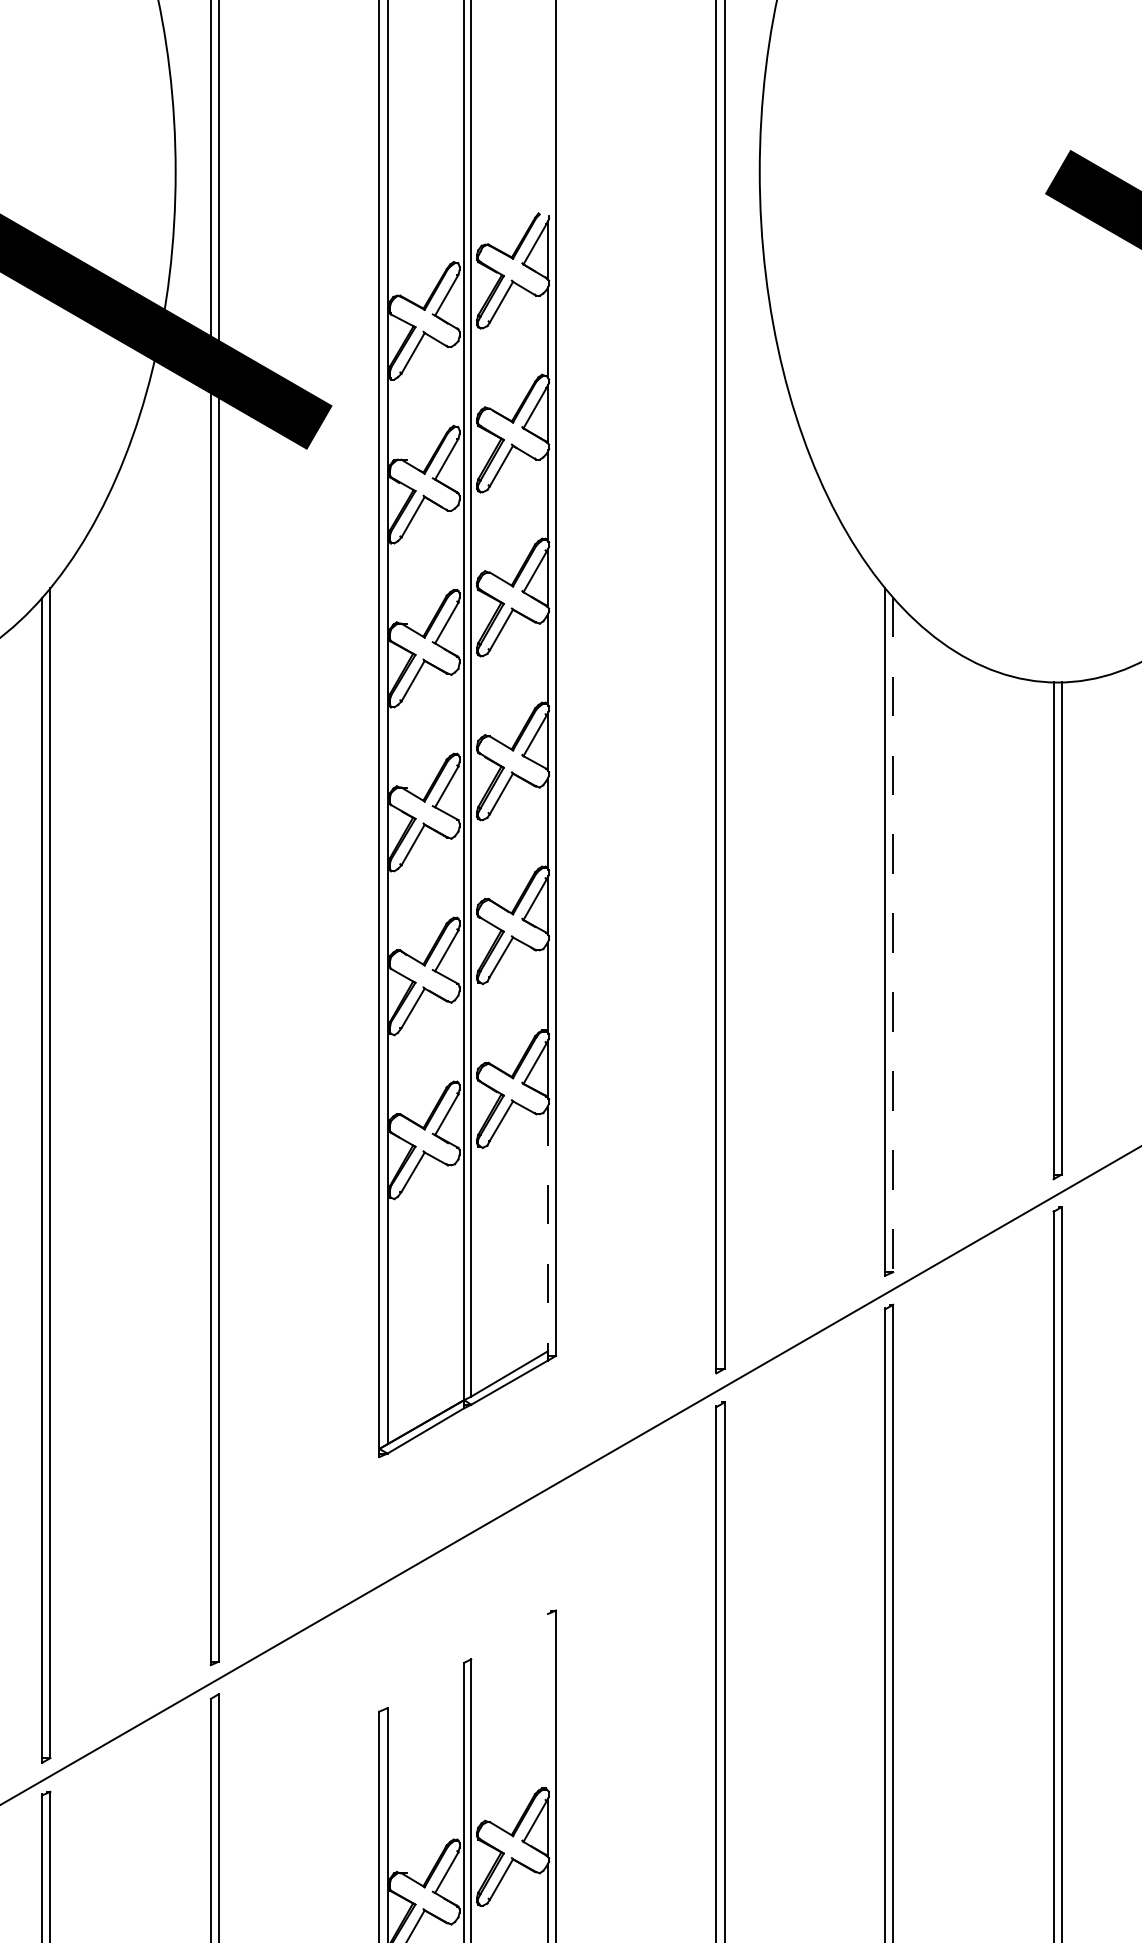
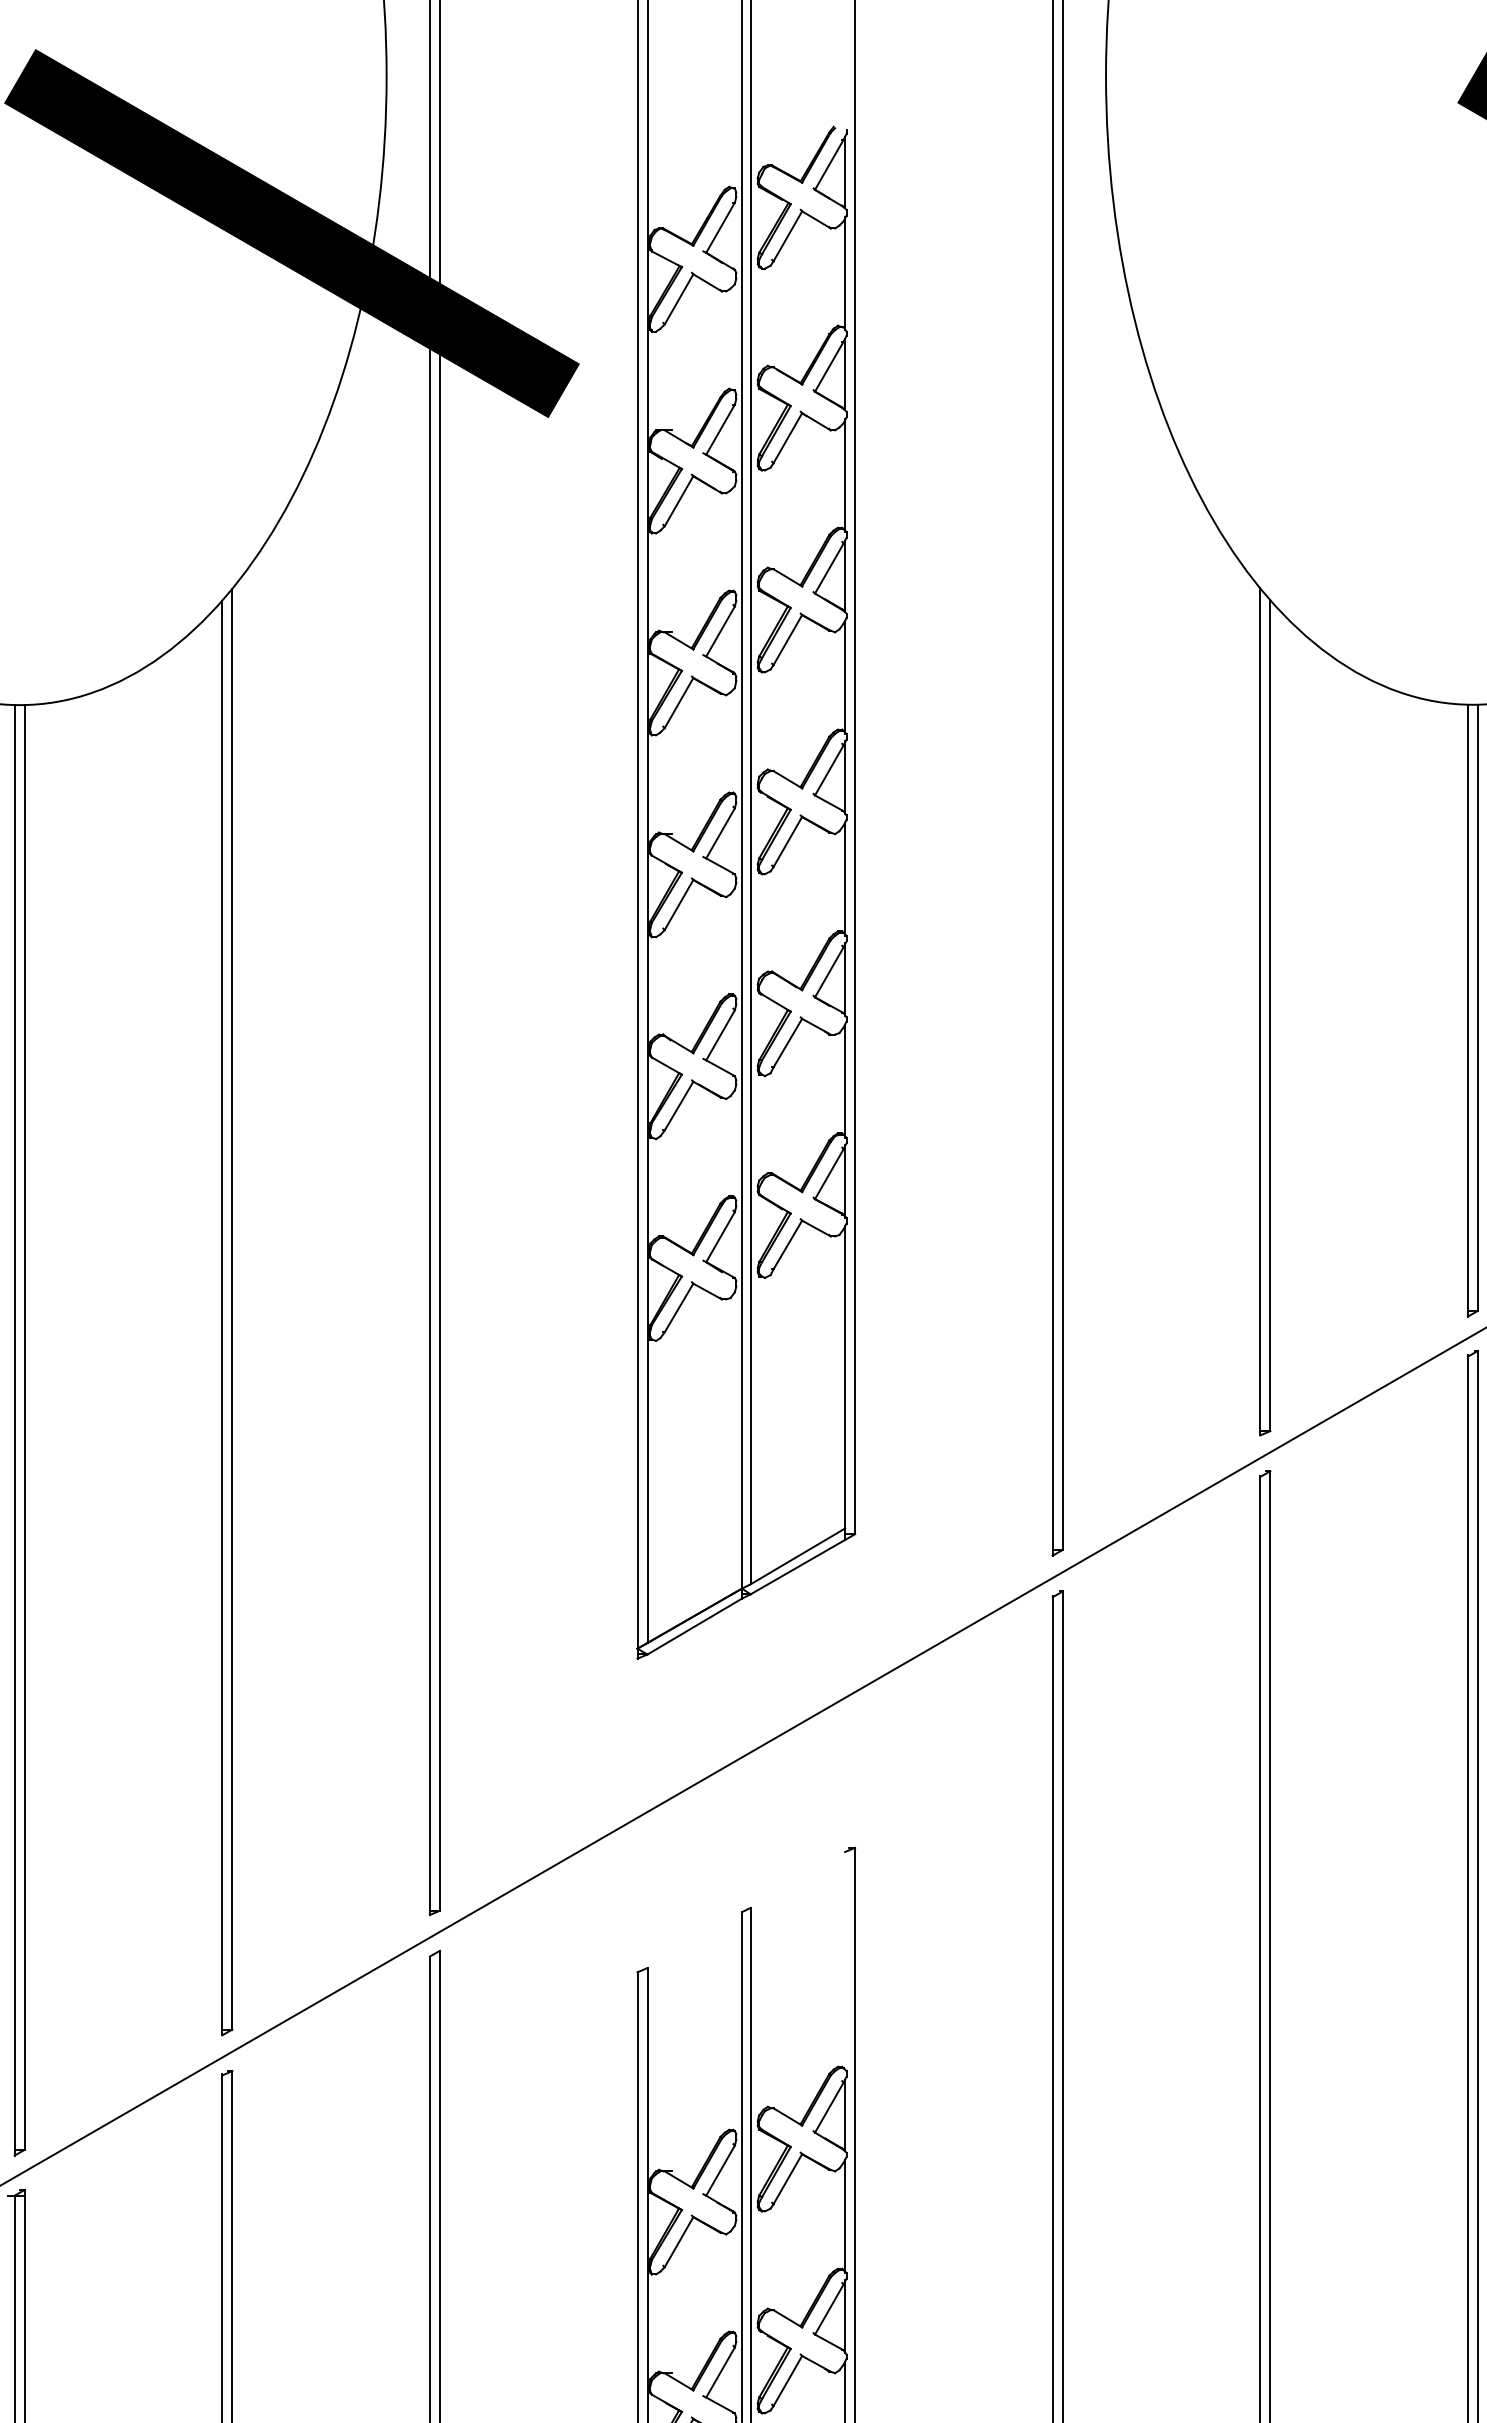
line: (893, 935) -> (1270, 1016), dashed -> solid
line: (548, 1228) -> (845, 1377), dashed -> solid

